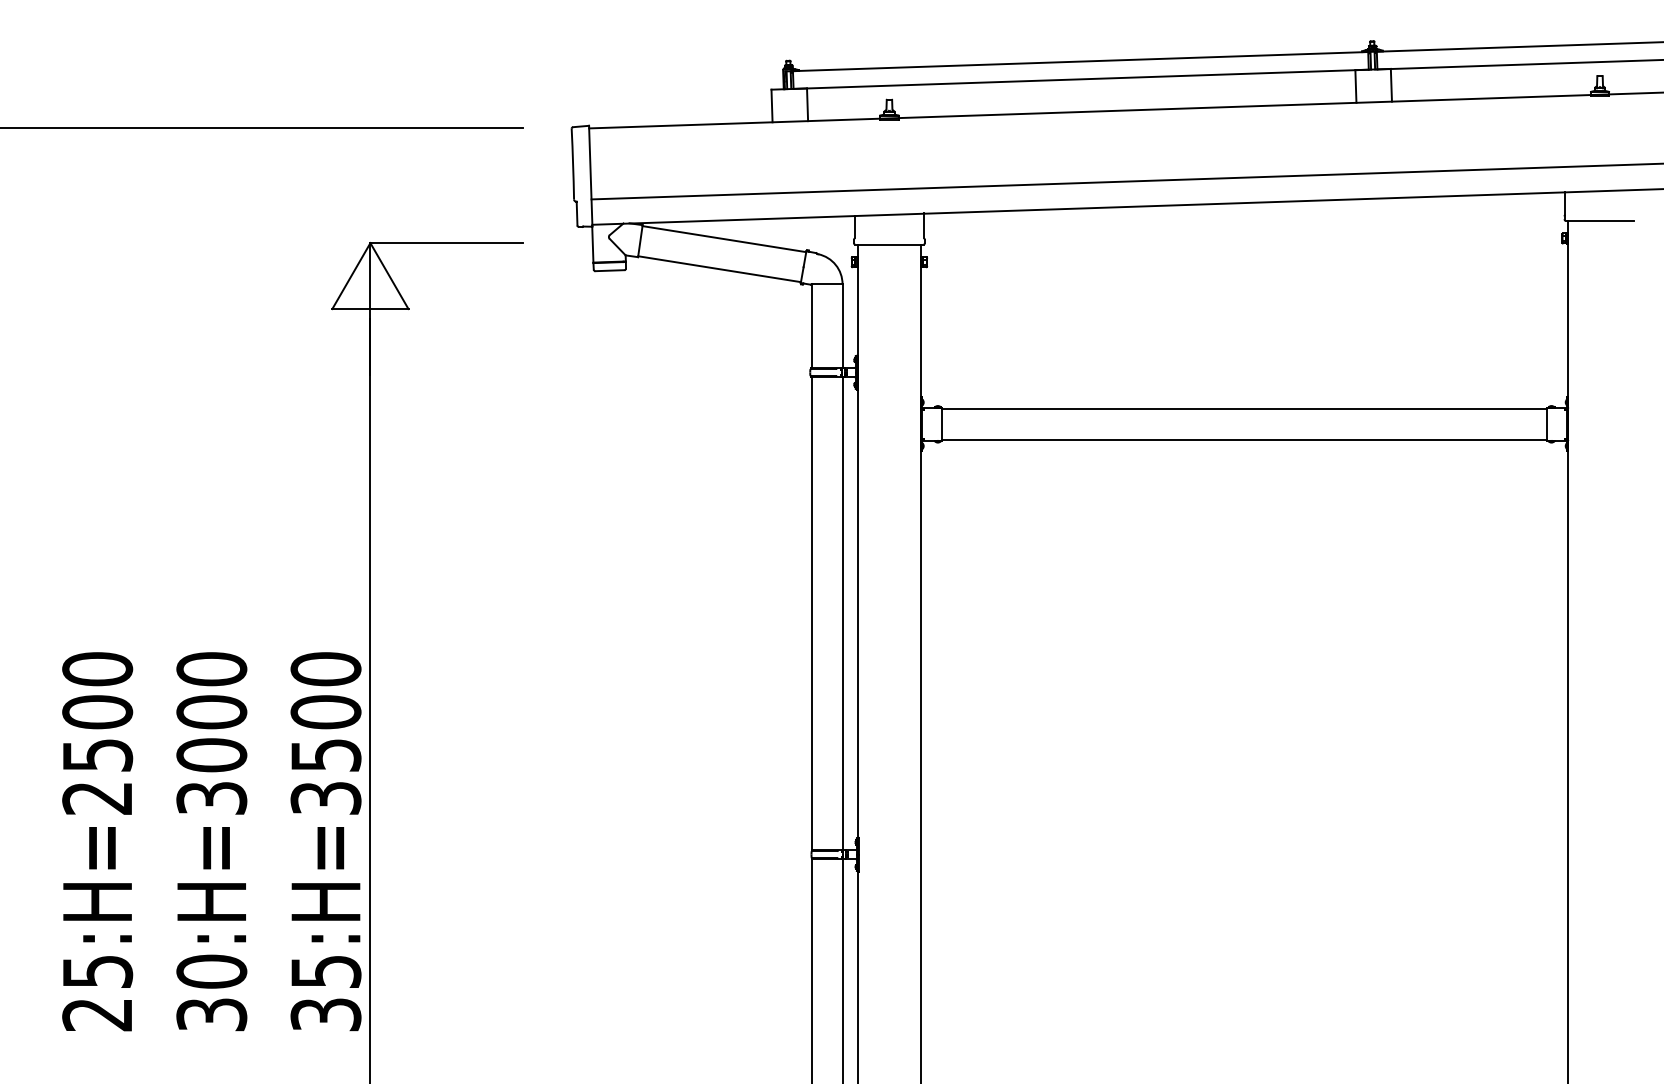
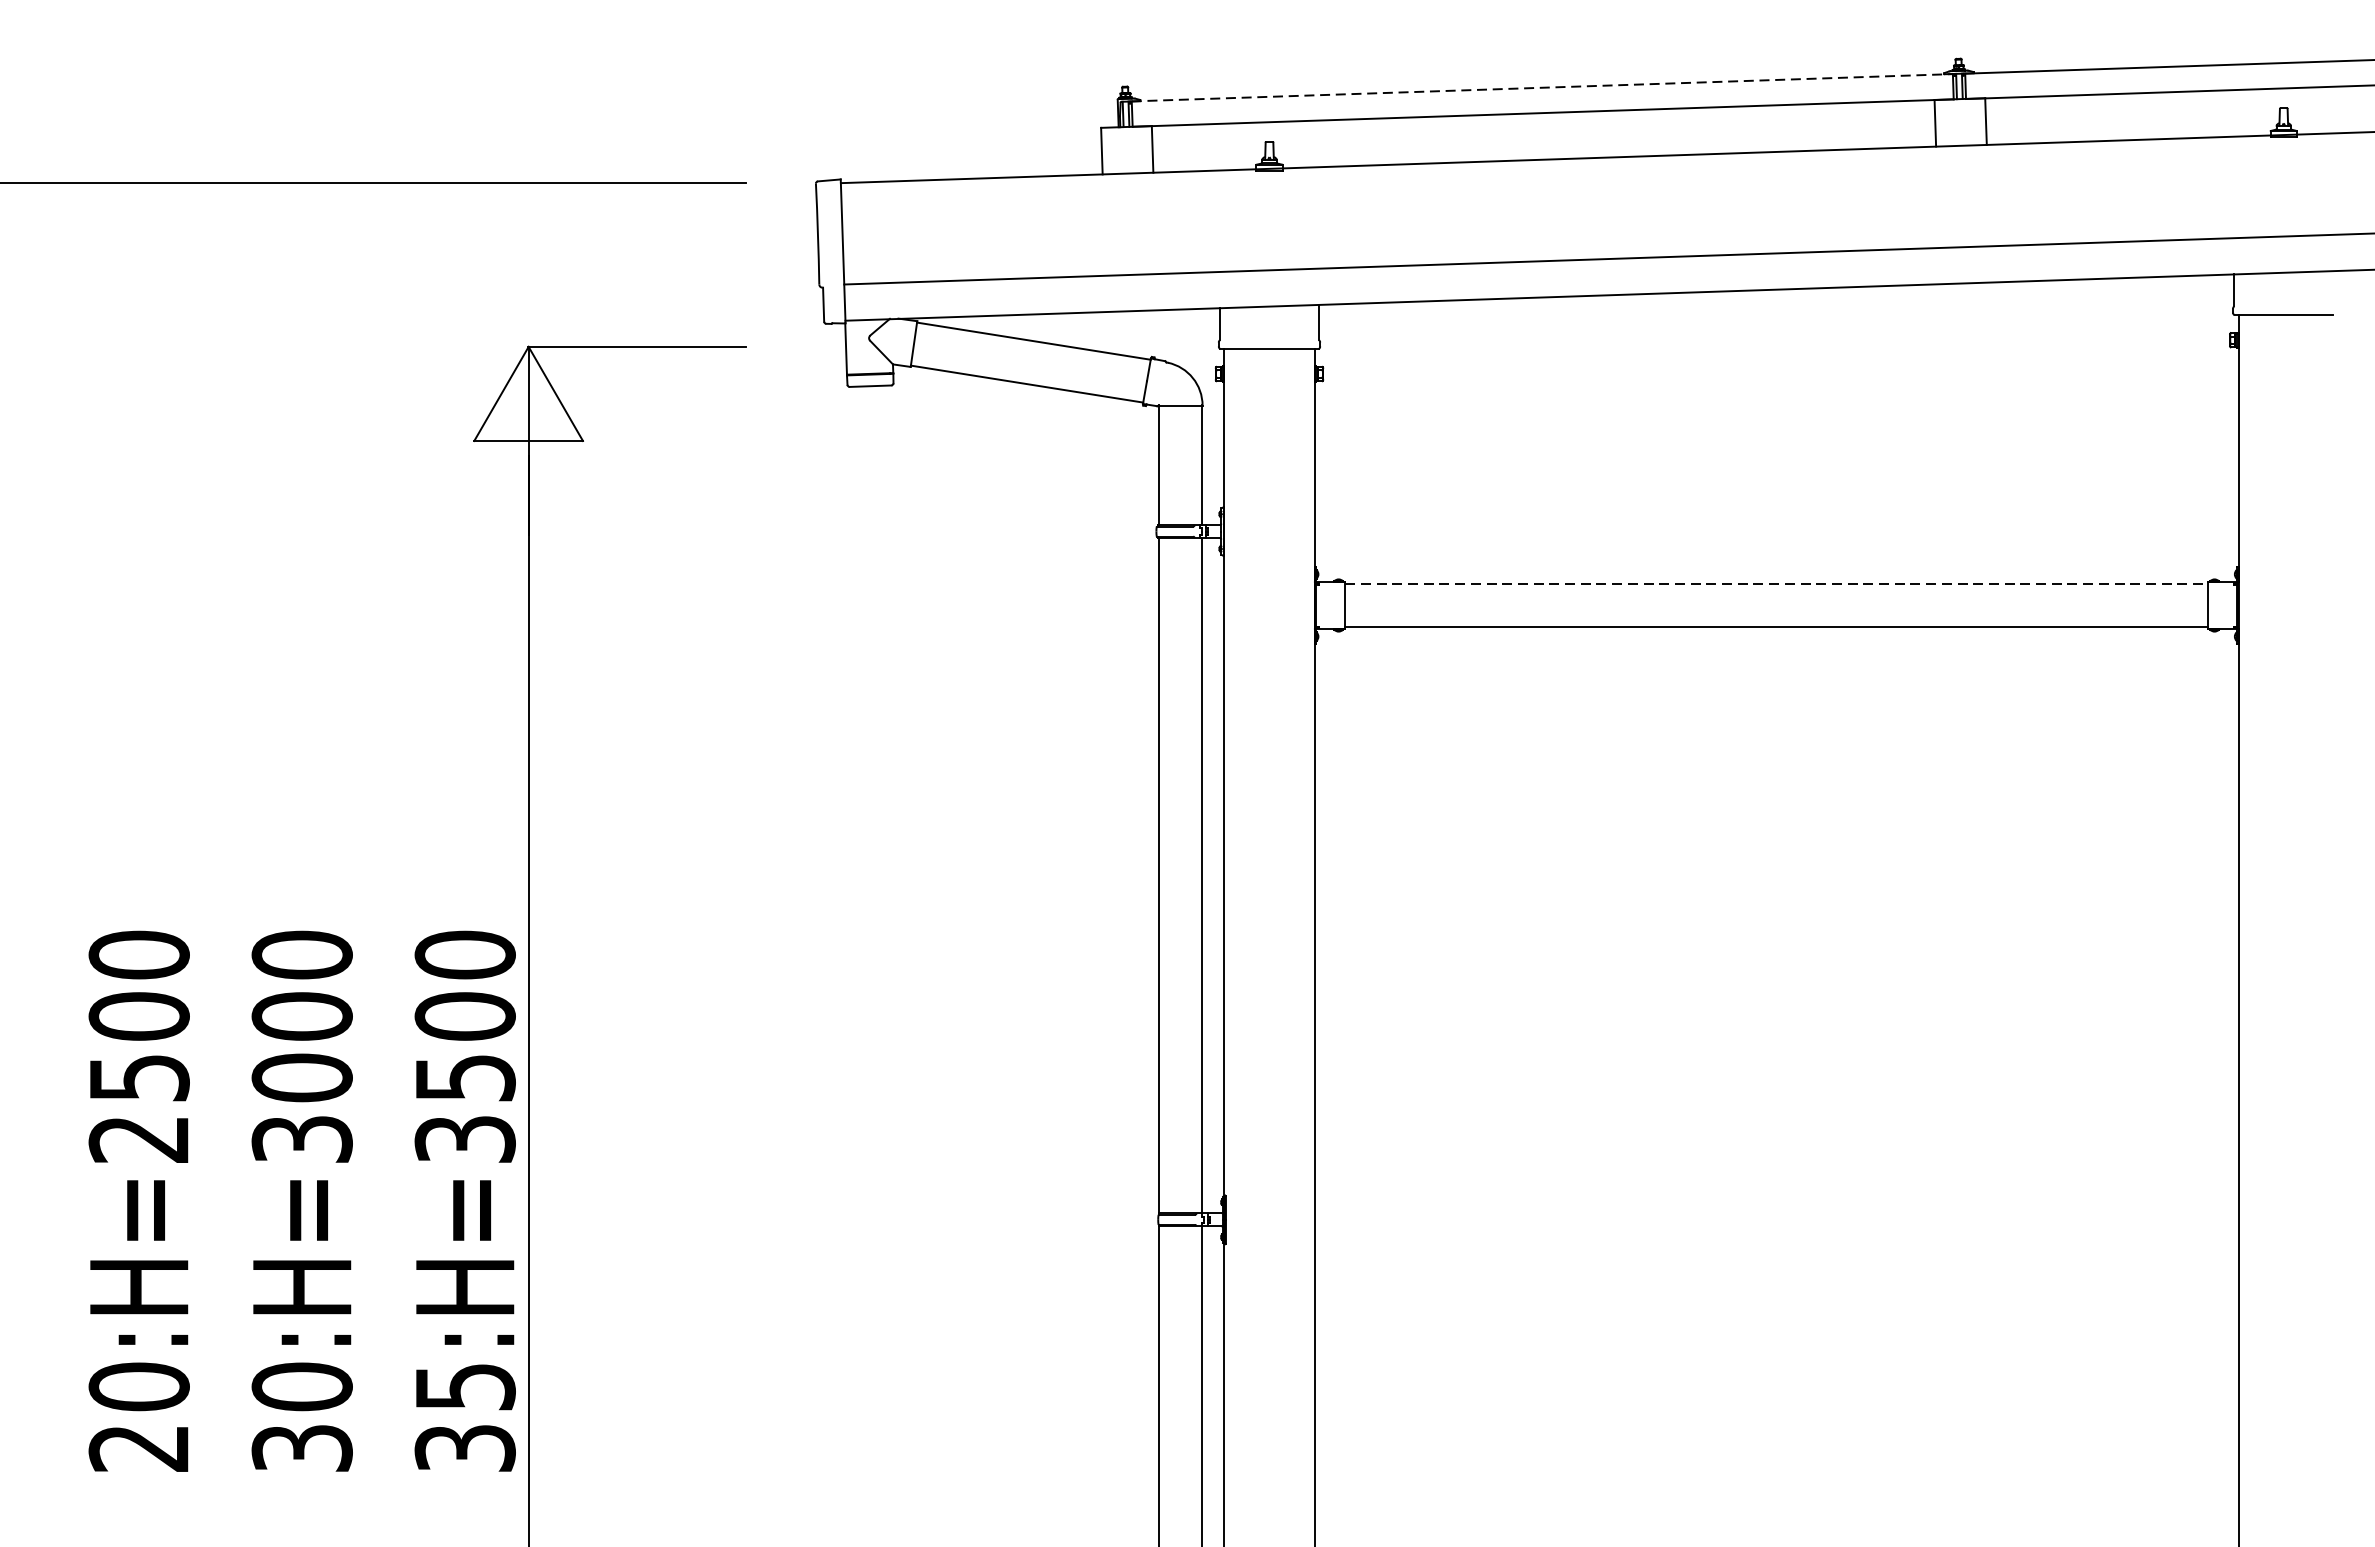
line: (1080, 61) -> (1542, 87), solid -> dashed
line: (1245, 409) -> (1777, 584), solid -> dashed
text: (97, 971) -> (139, 1386), 25:H=2500 -> 20:H=2500

